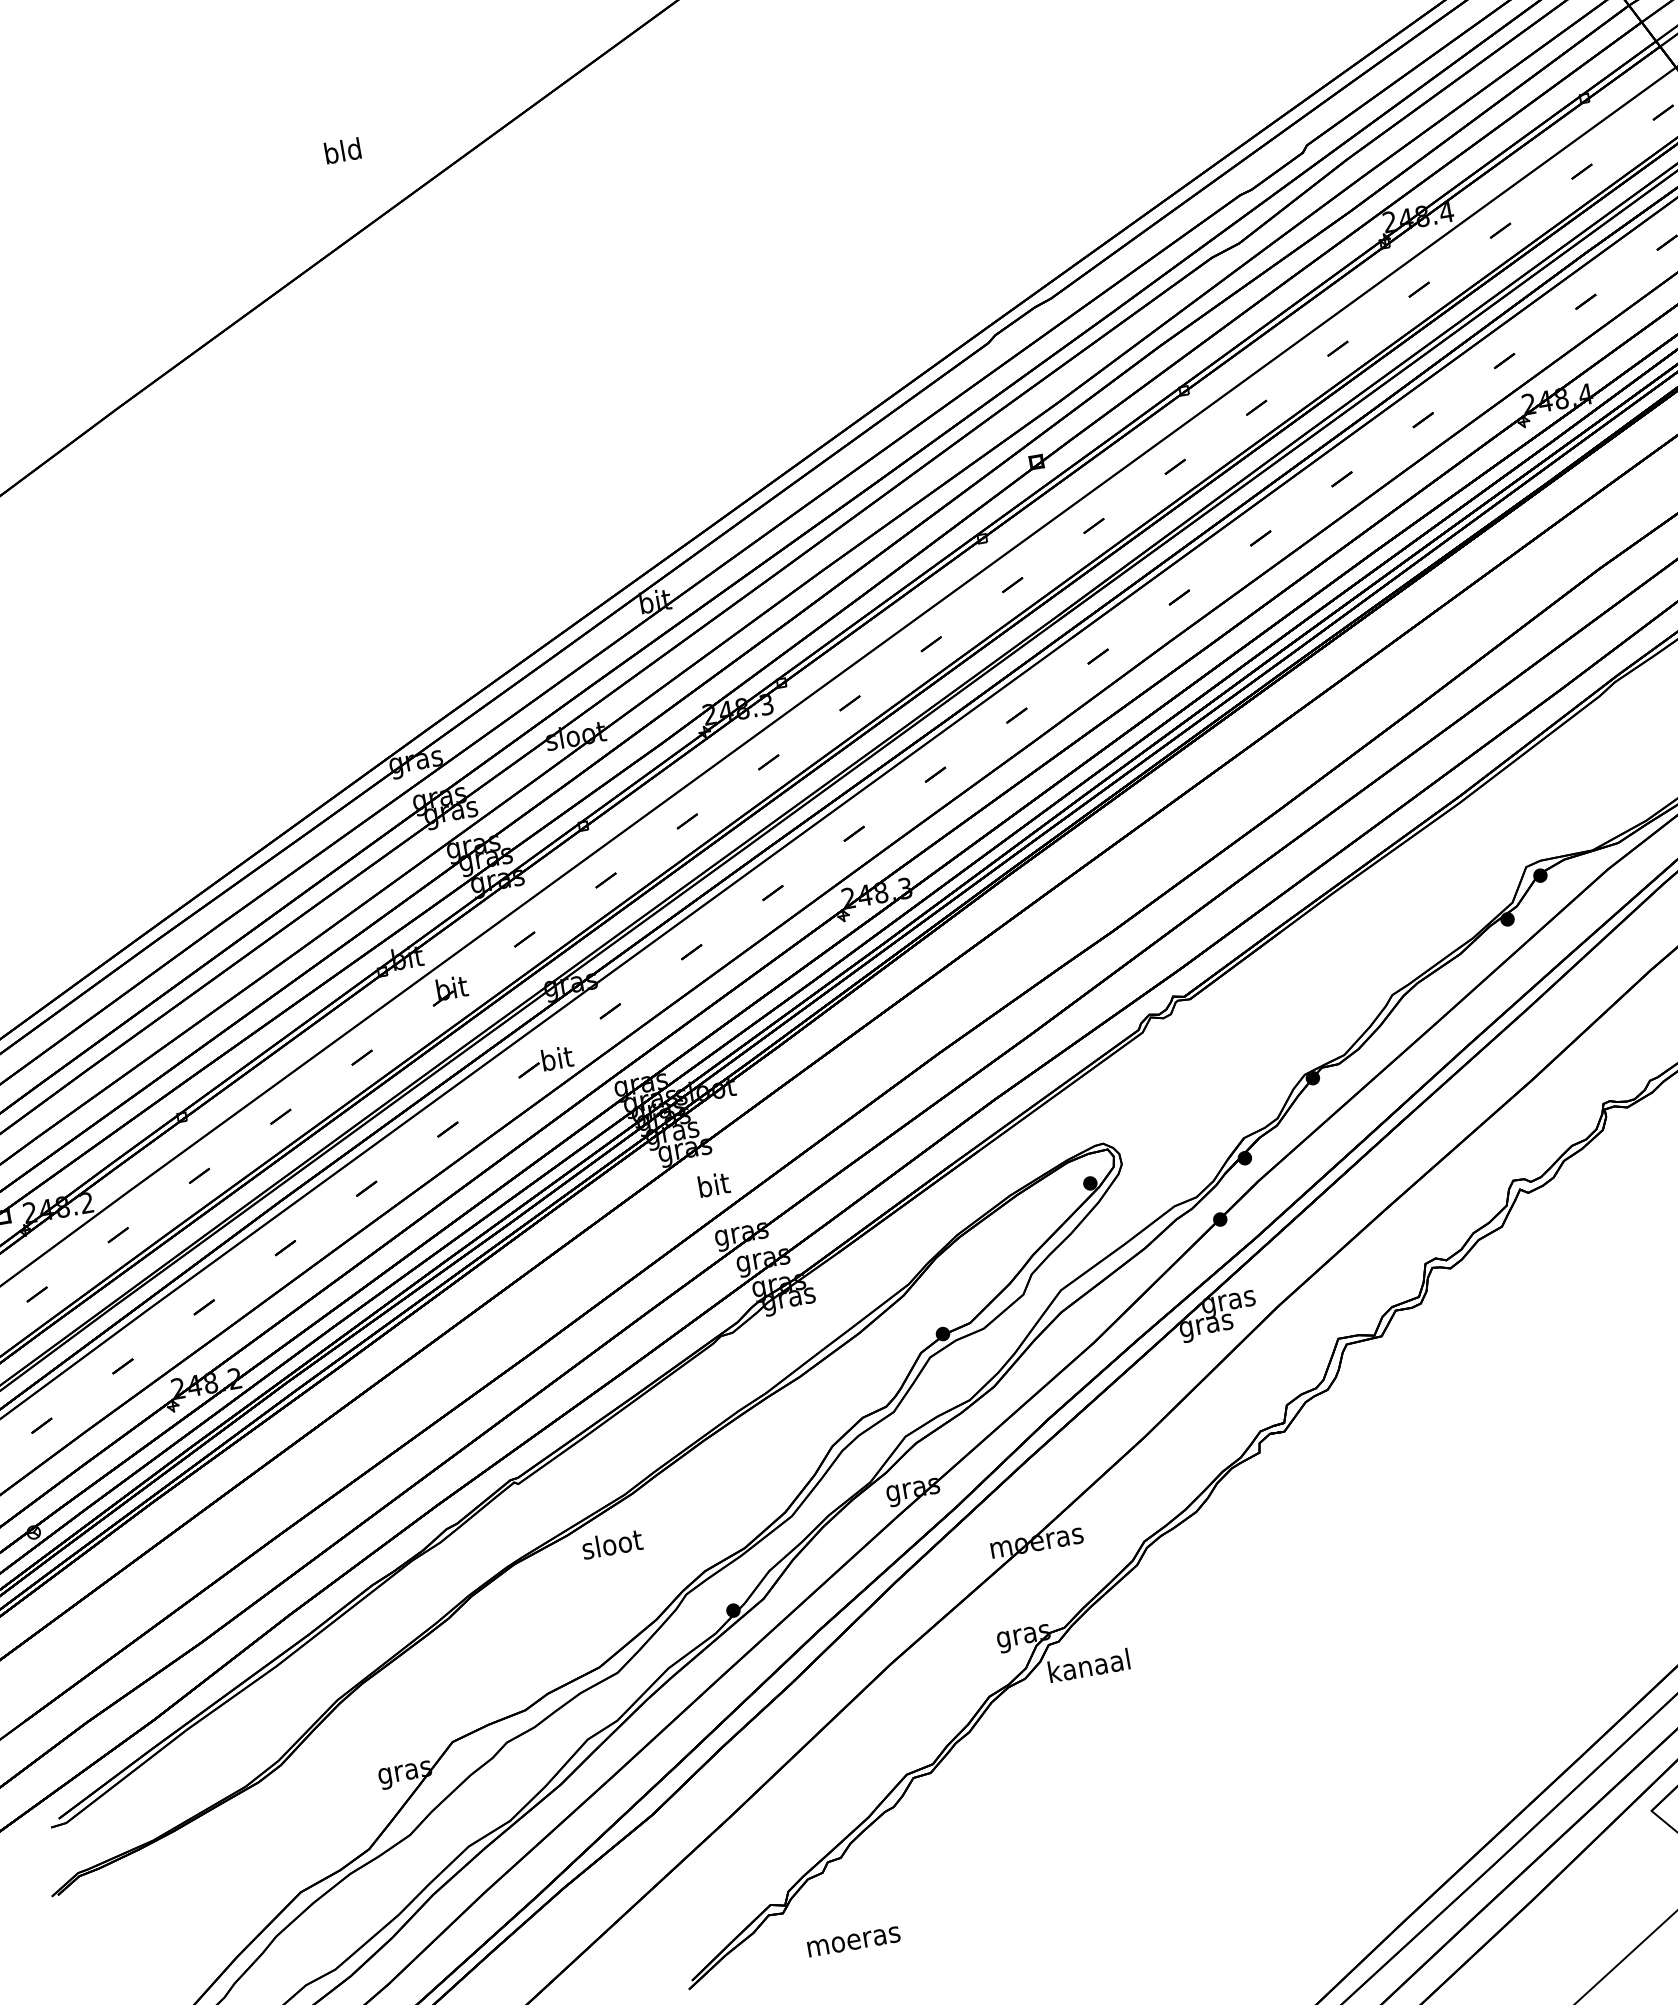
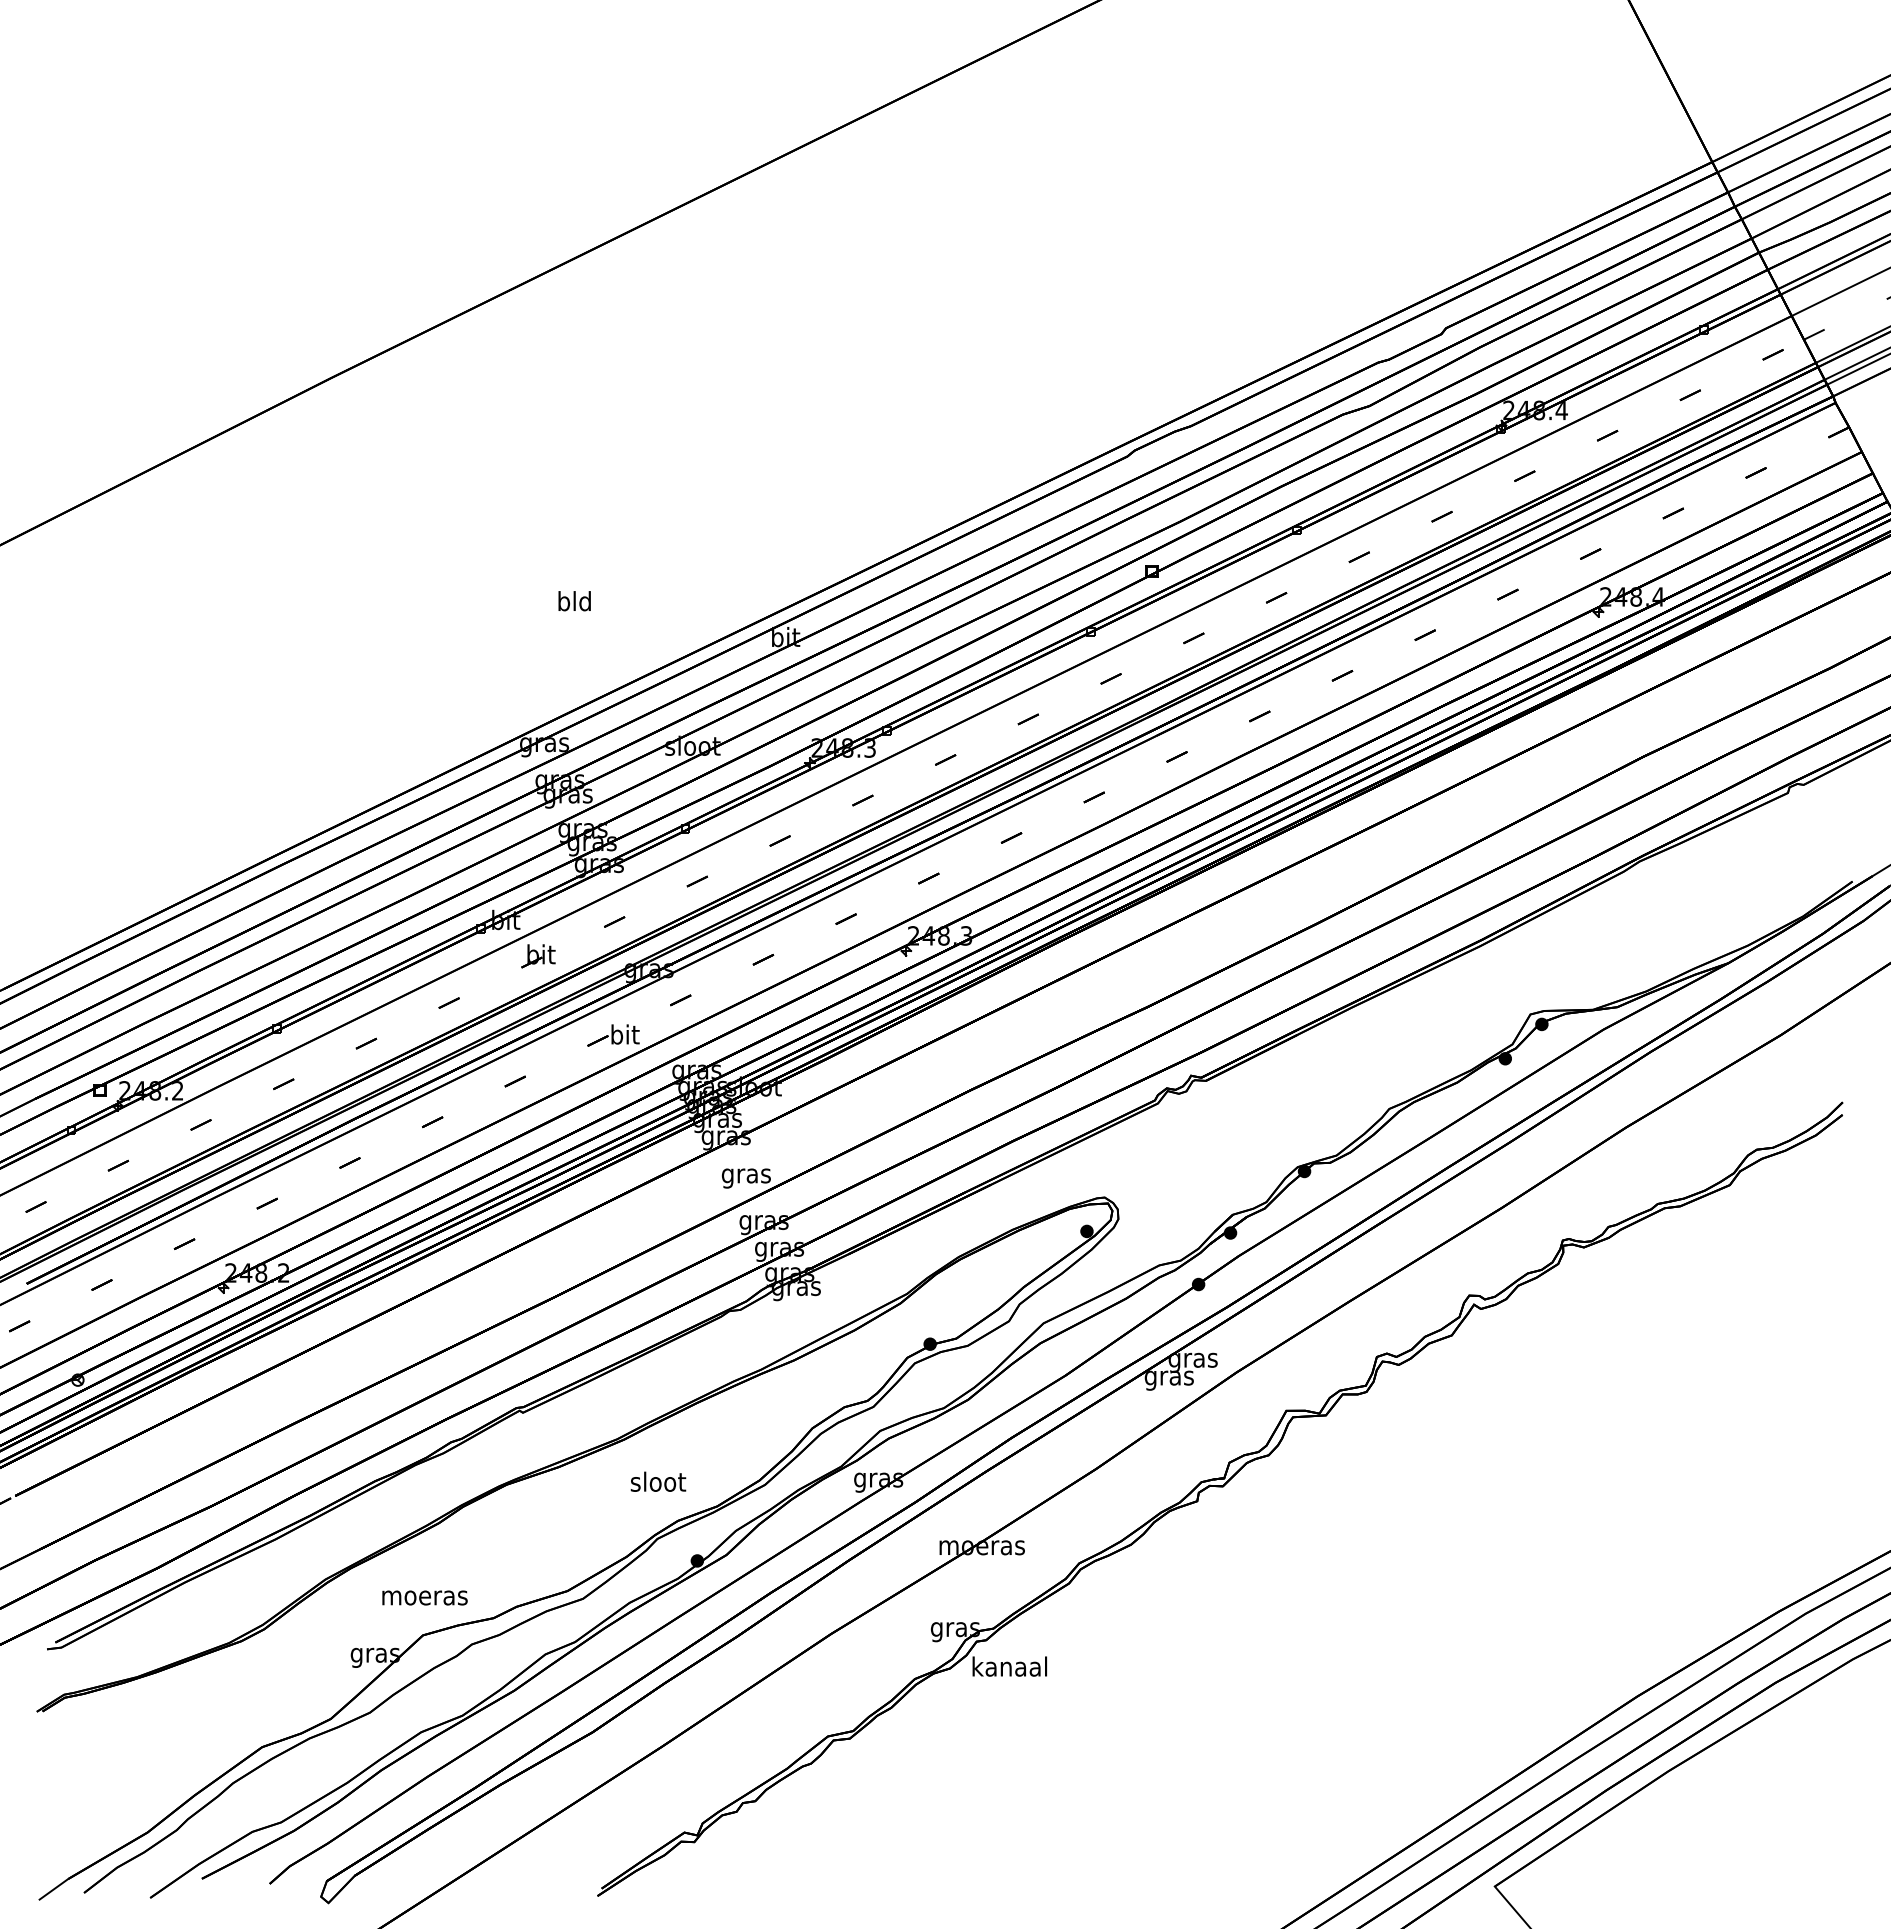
text: (342, 151) -> (574, 601), moved
text: (712, 1187) -> (745, 1175), bit -> gras
text: (612, 1543) -> (658, 1481), moved
text: (853, 1941) -> (424, 1597), moved

